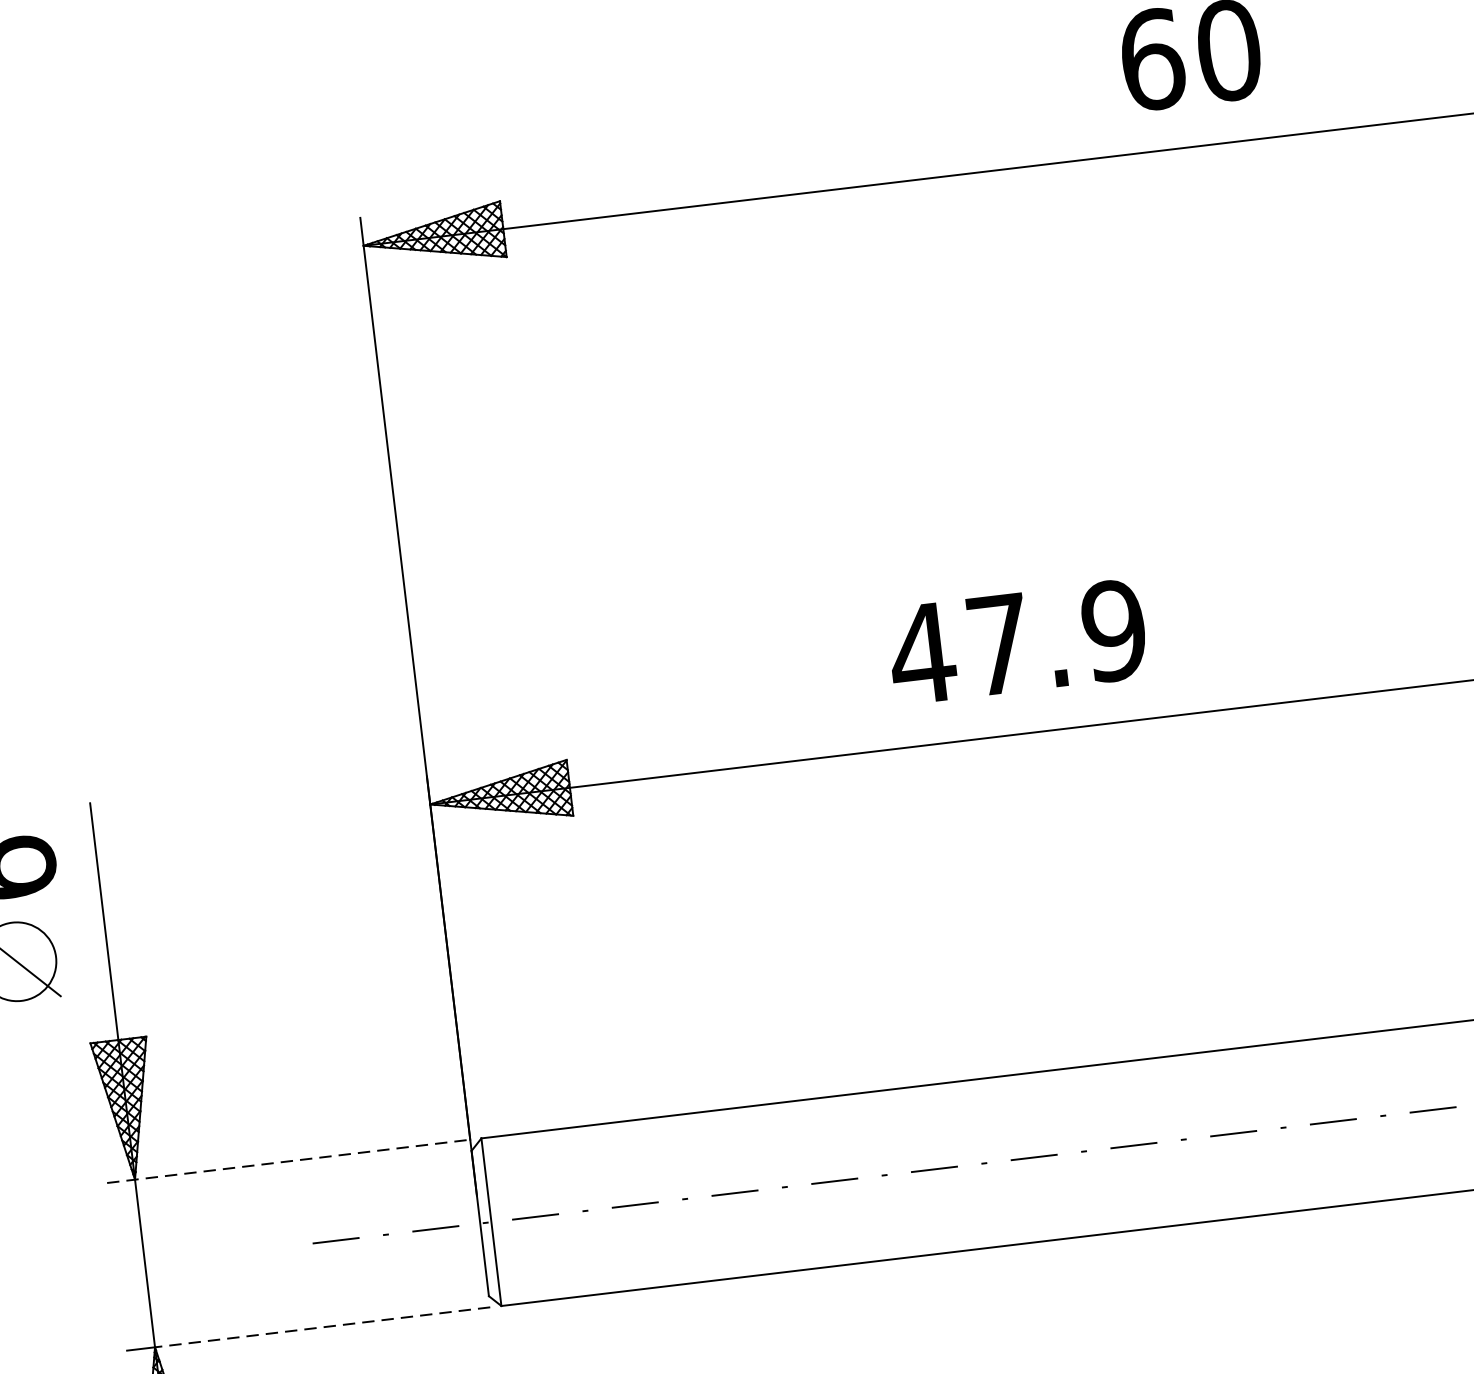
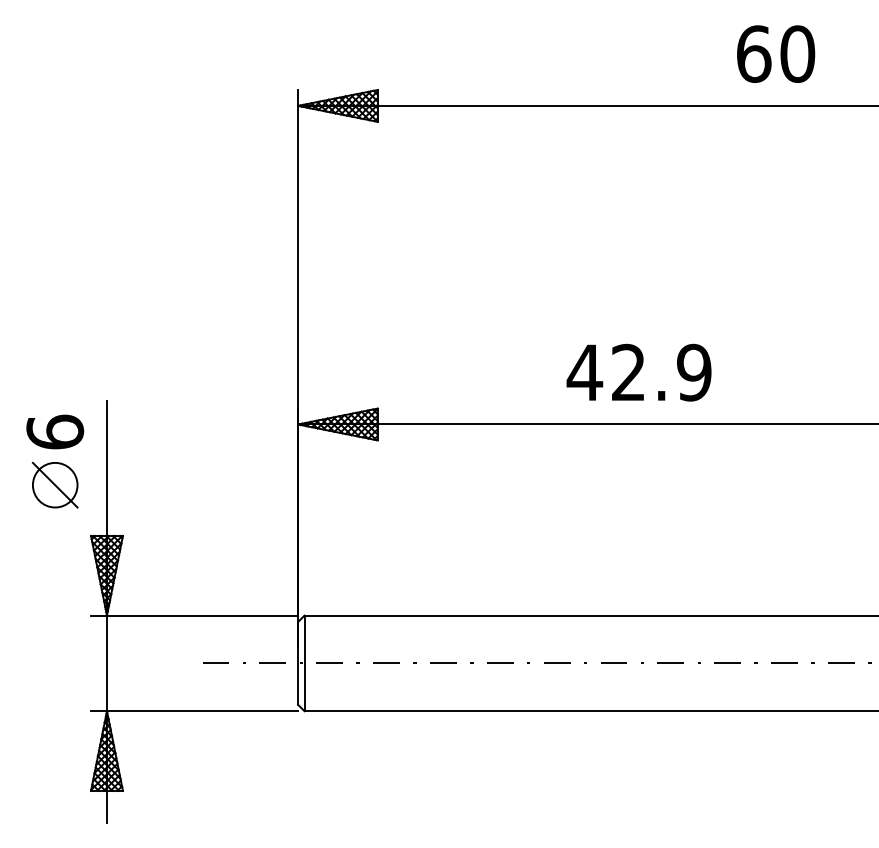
text: (998, 642) -> (628, 371), 47.9 -> 42.9
line: (288, 1161) -> (194, 615), dashed -> solid
line: (322, 1327) -> (202, 711), dashed -> solid

